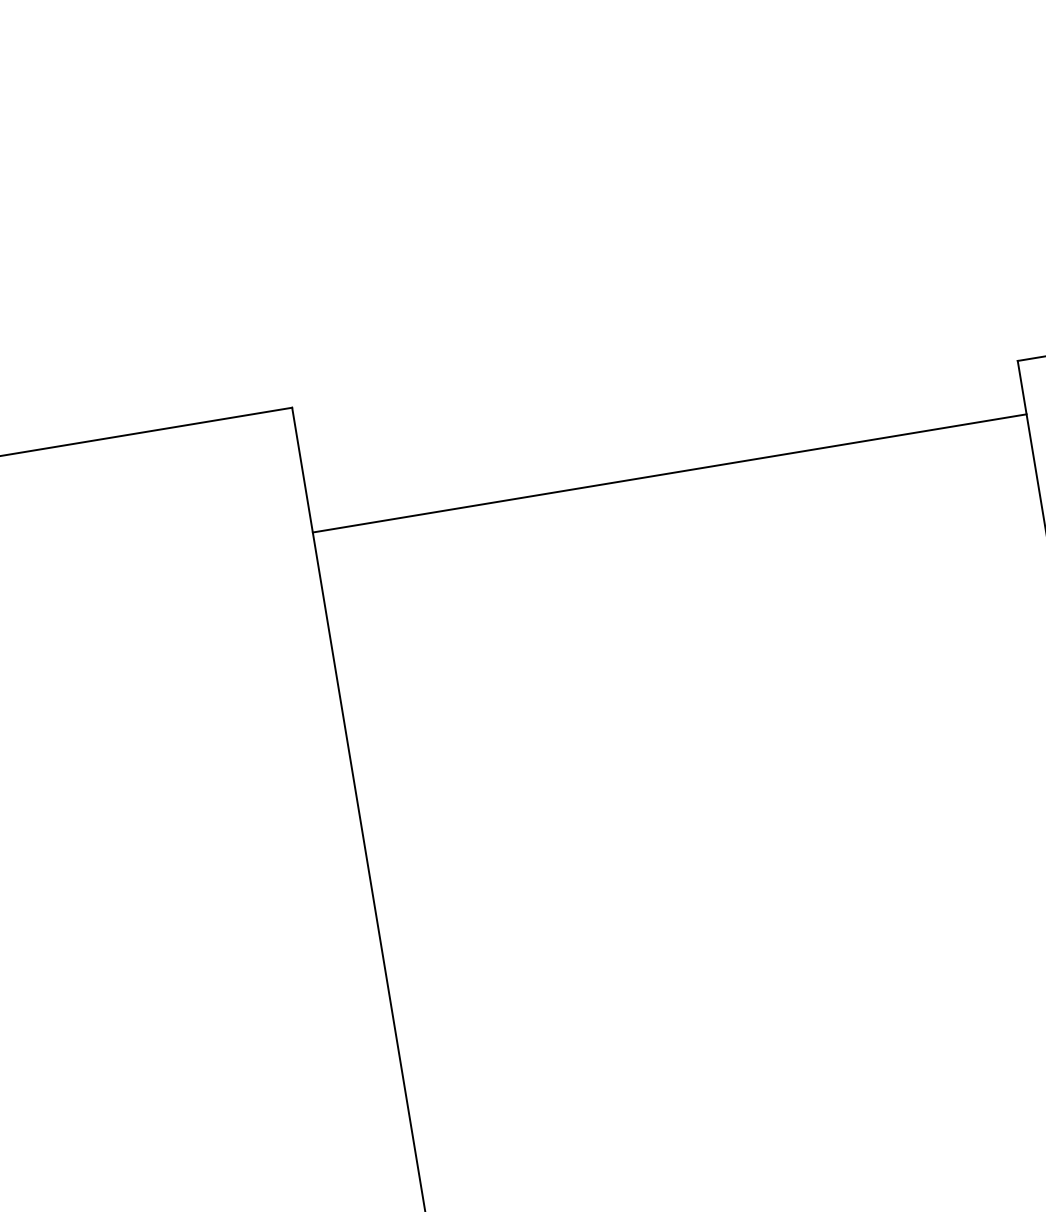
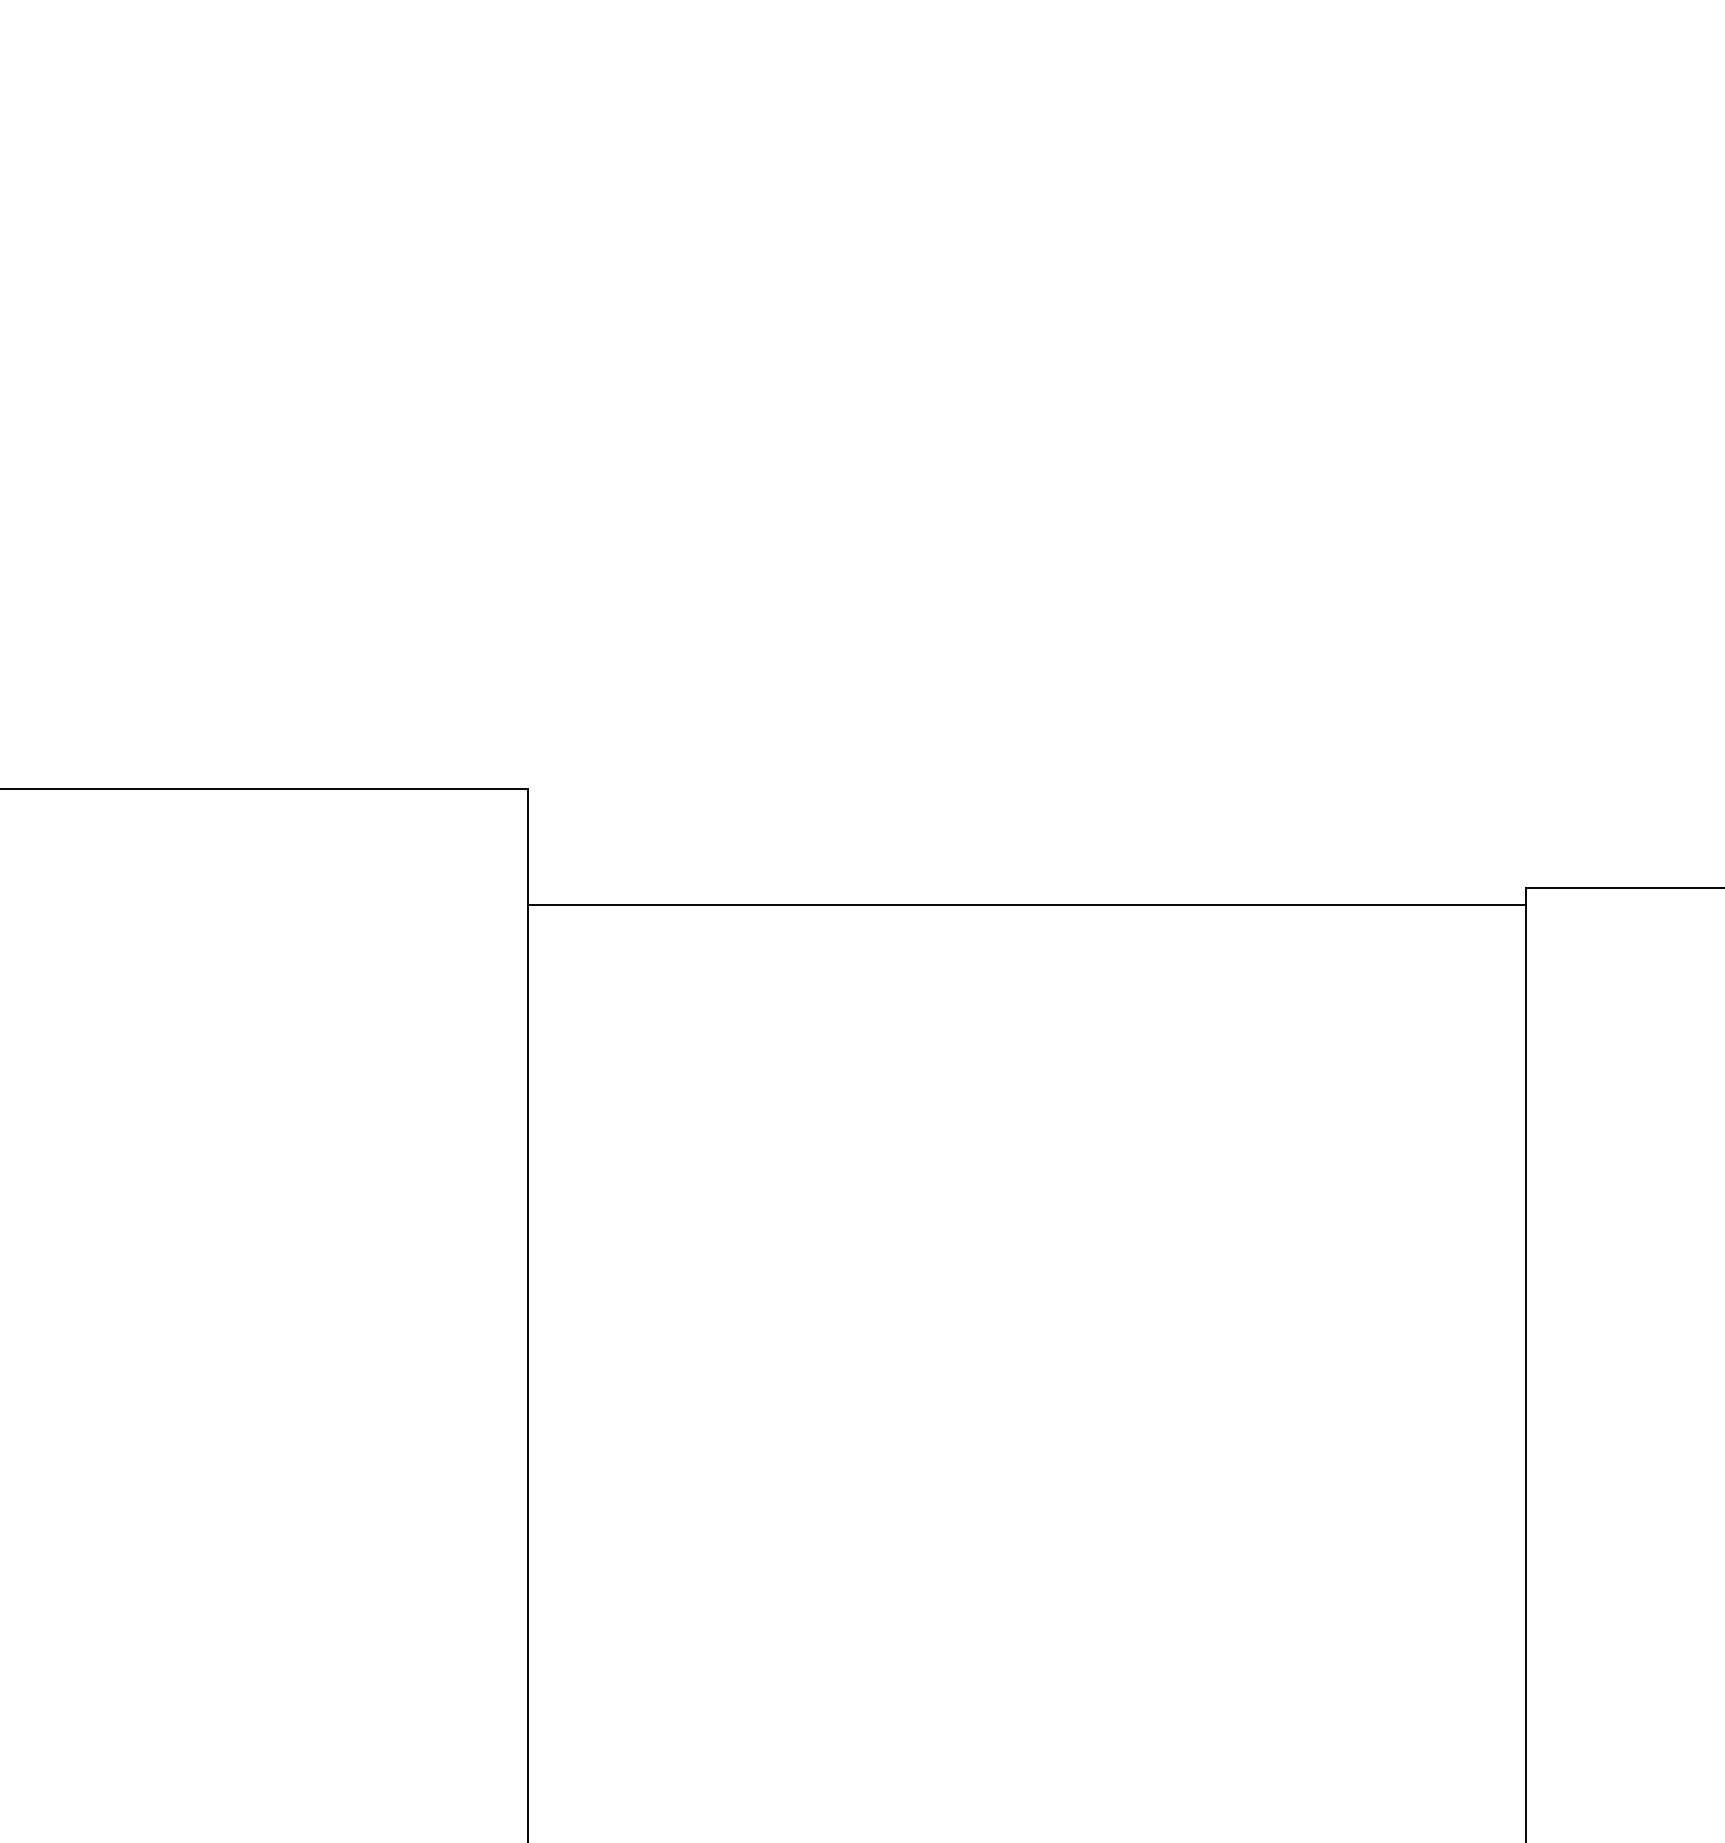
line: (669, 473) -> (1027, 905), moved

